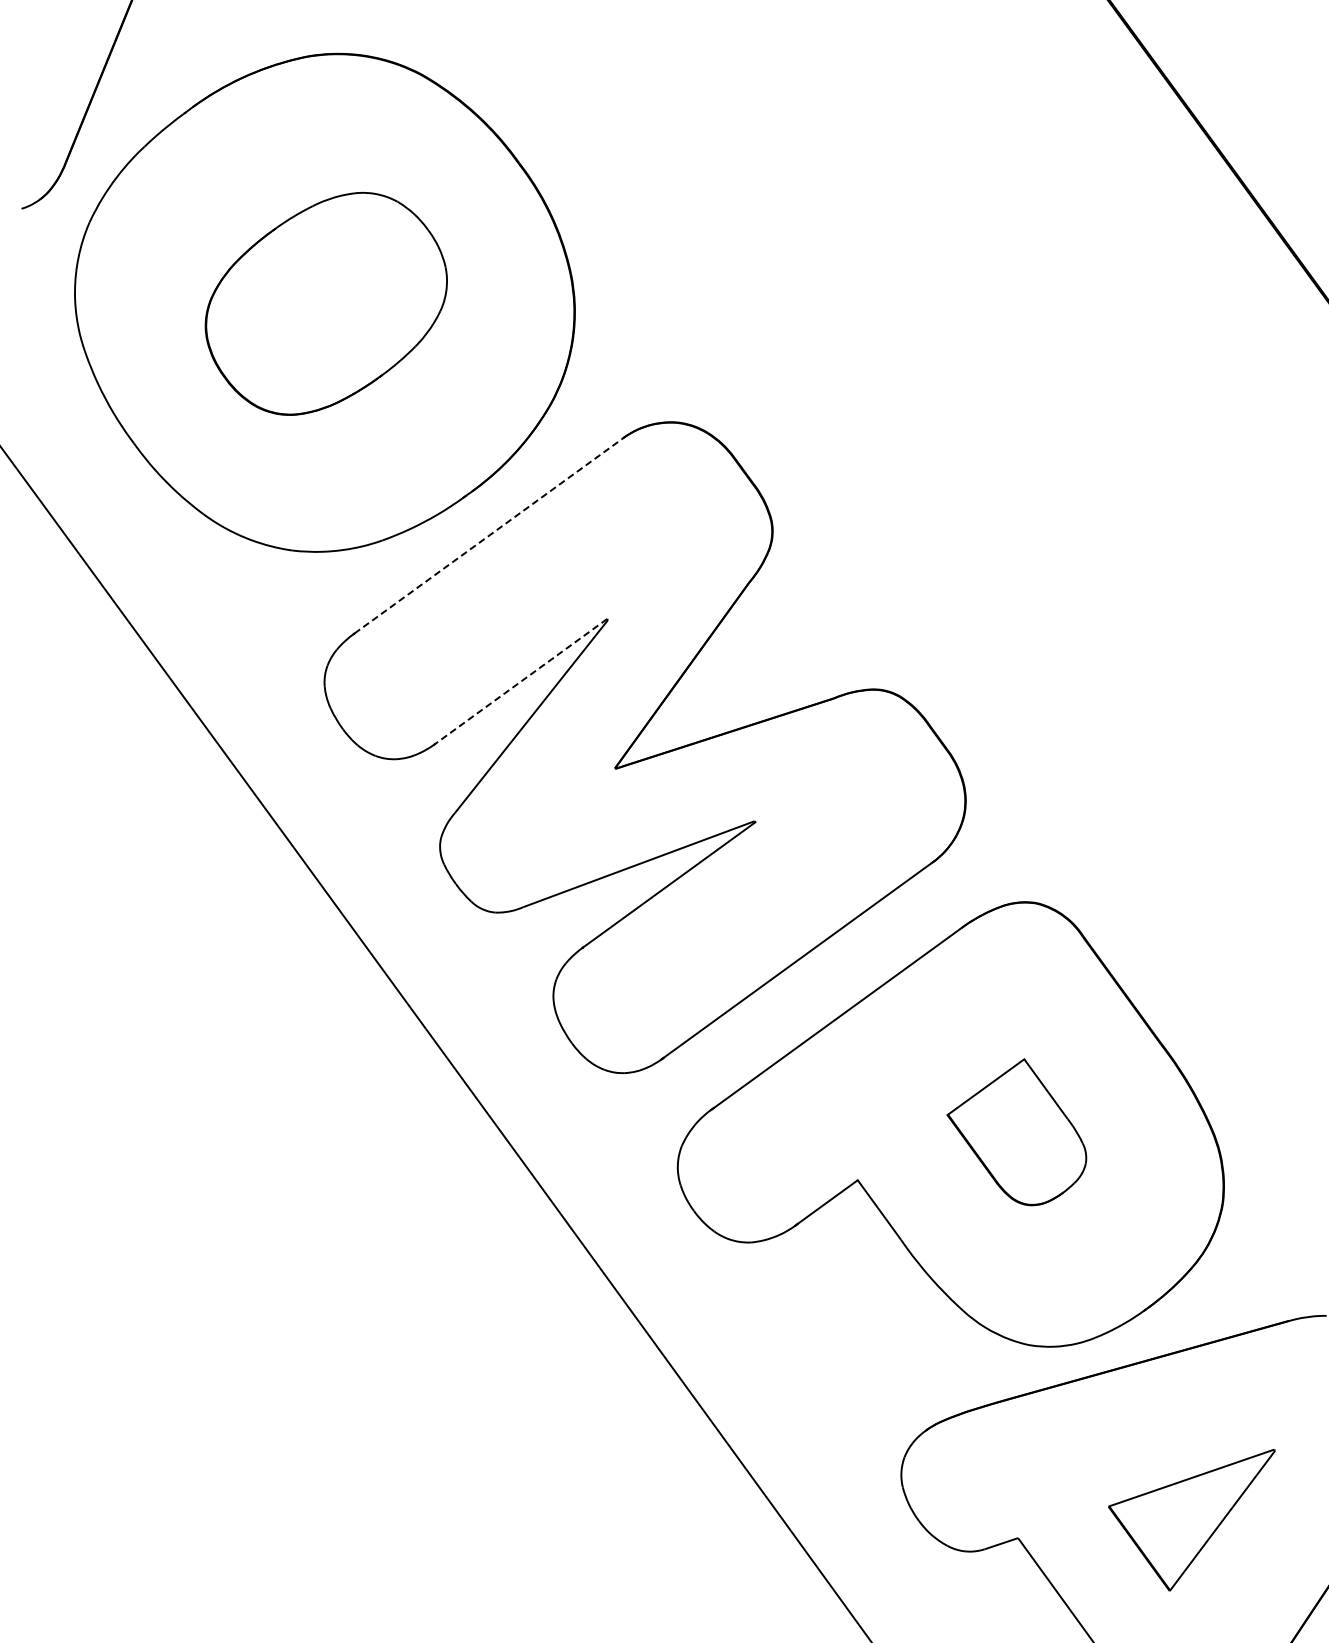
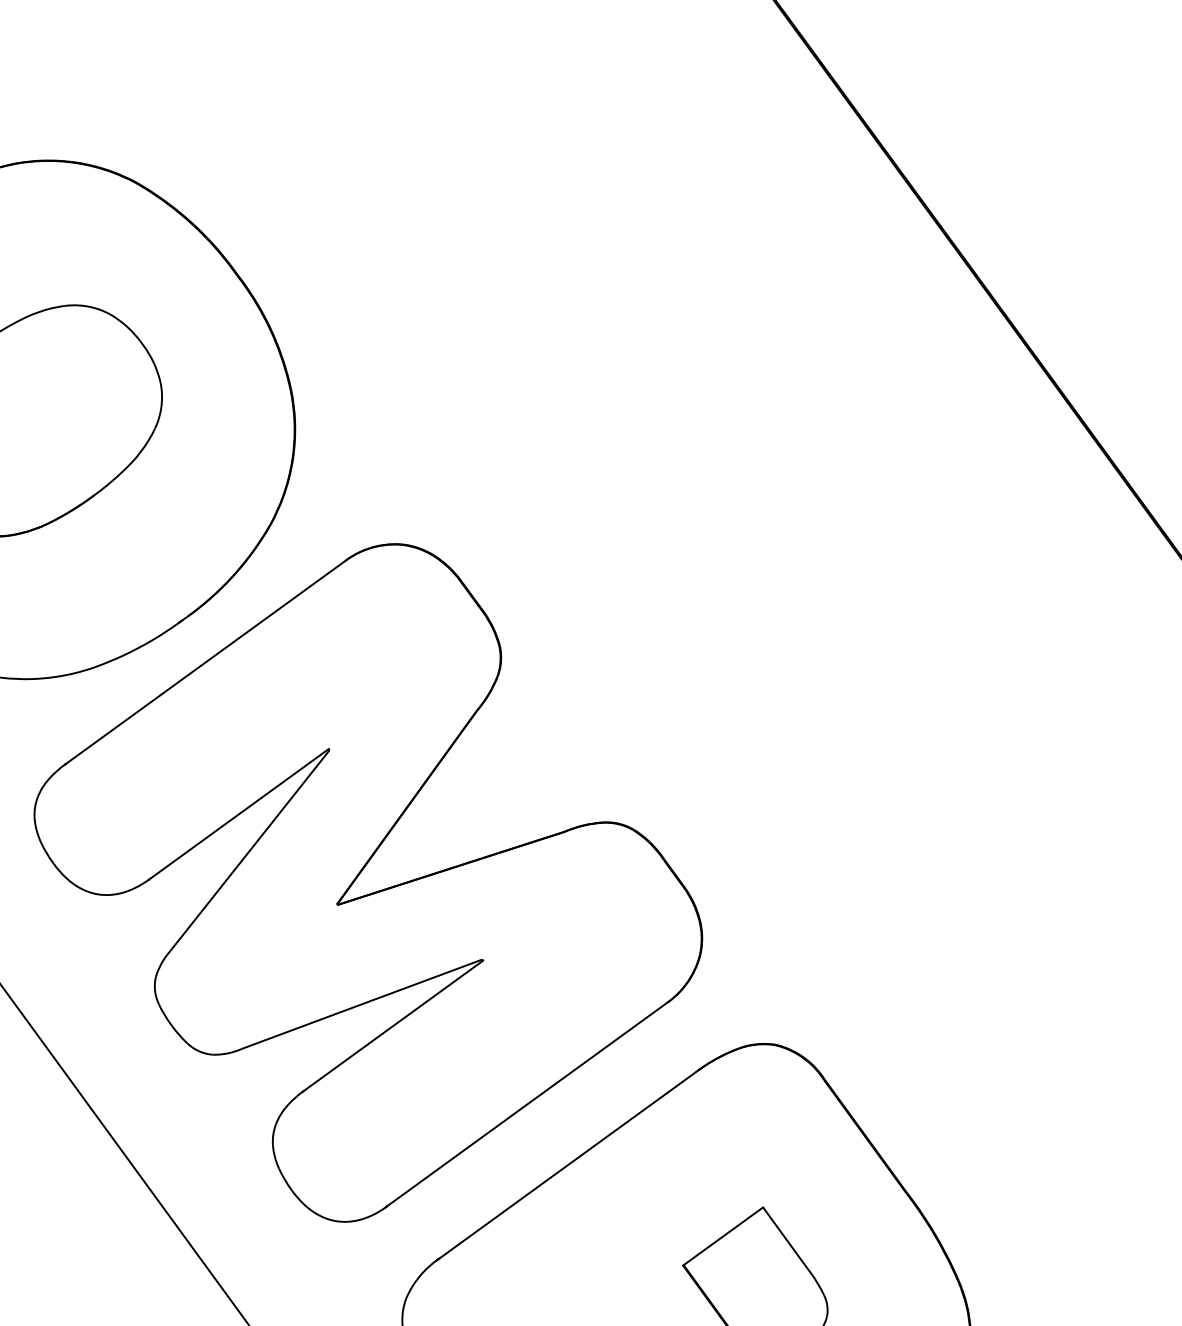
line: (488, 536) -> (205, 663), dashed -> solid
line: (520, 681) -> (238, 814), dashed -> solid

